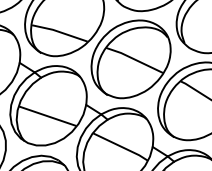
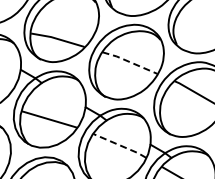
line: (134, 58) -> (129, 61), solid -> dashed
line: (121, 146) -> (120, 145), solid -> dashed

